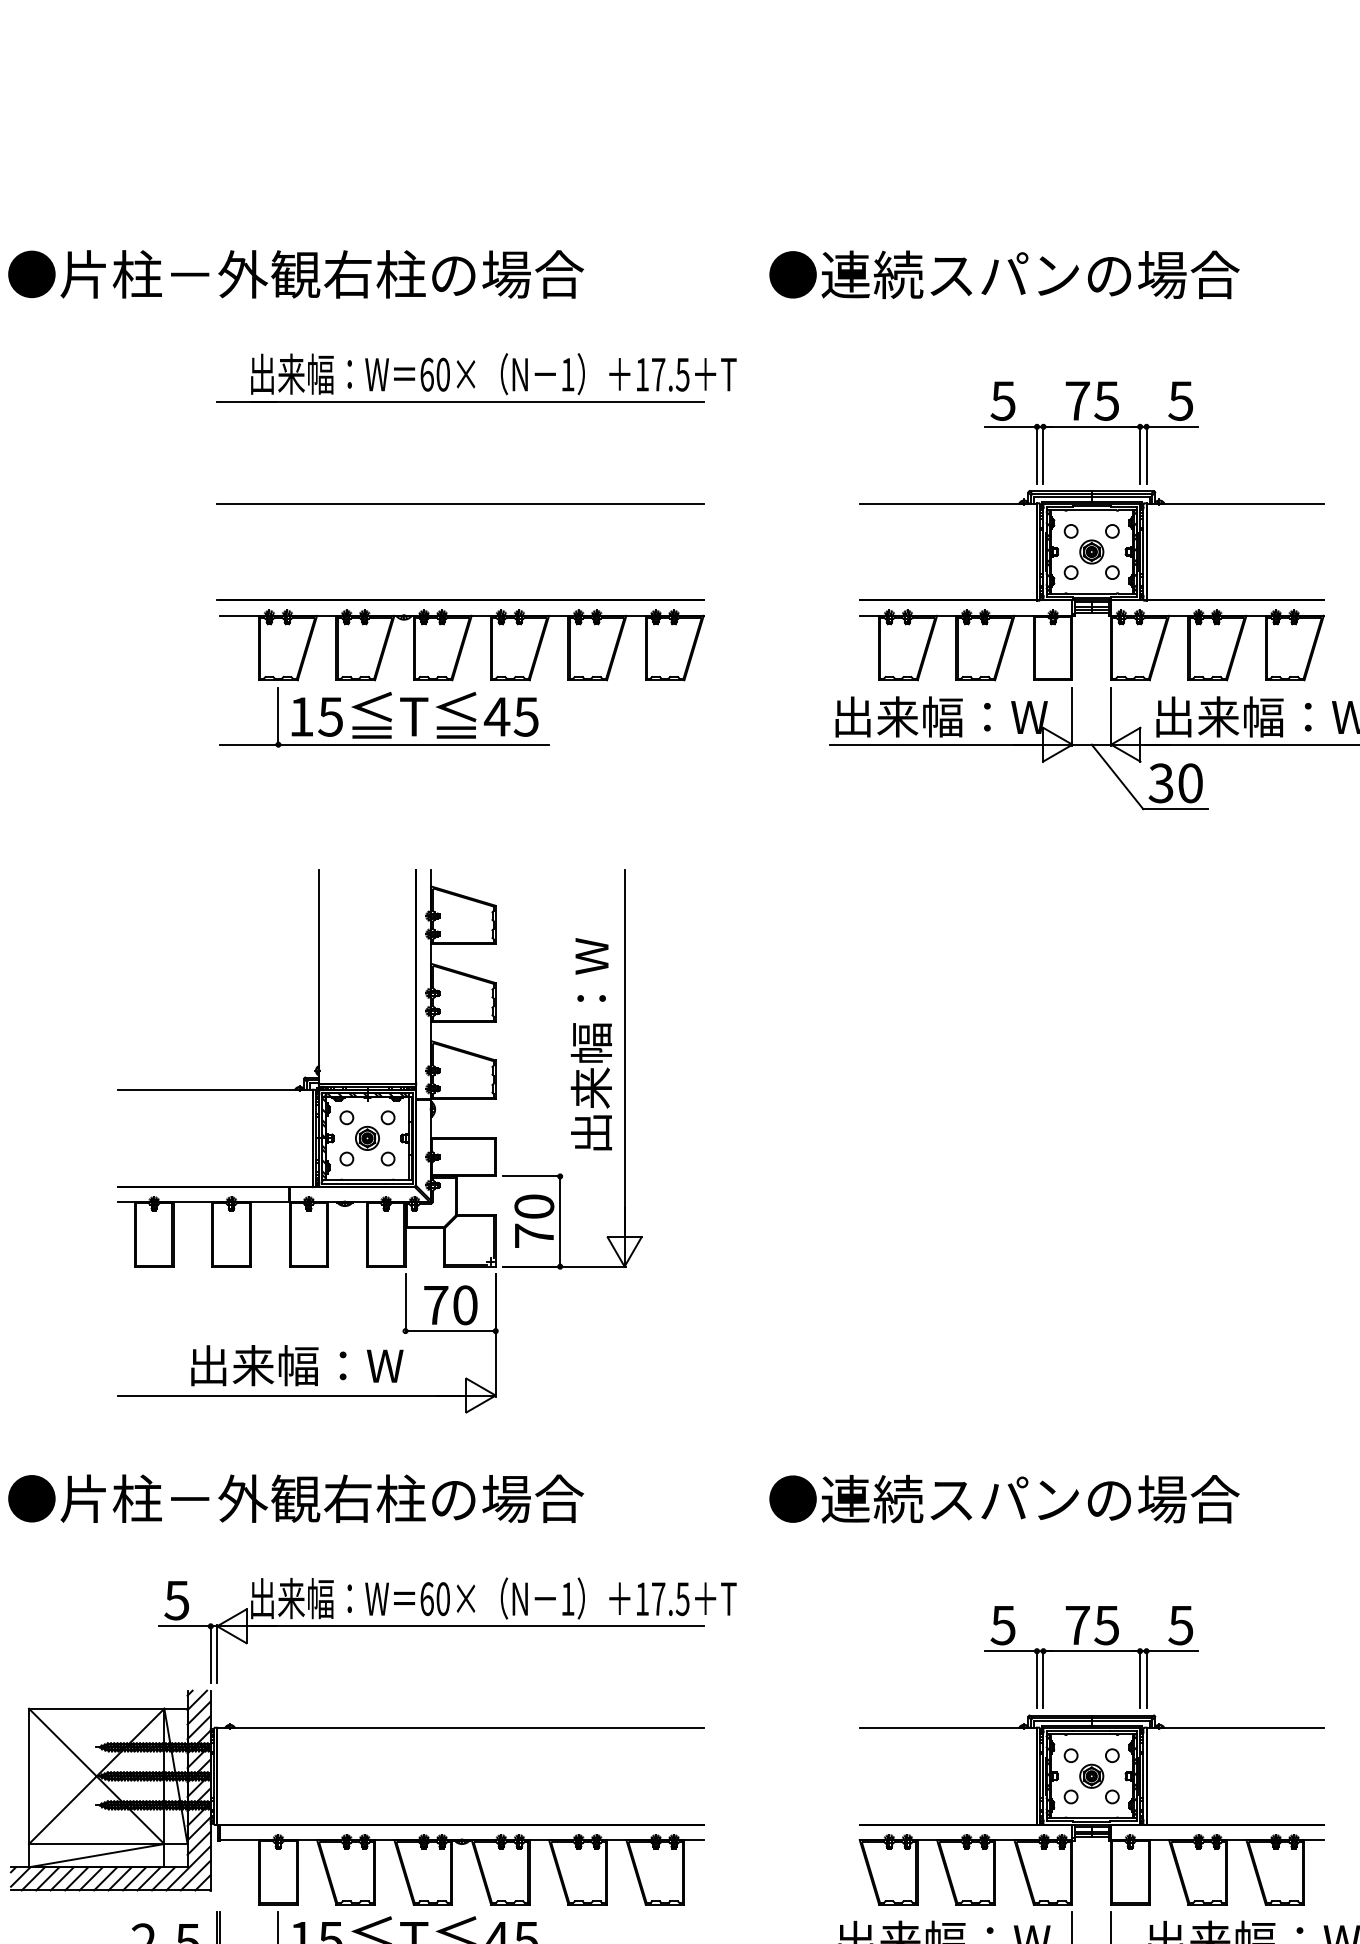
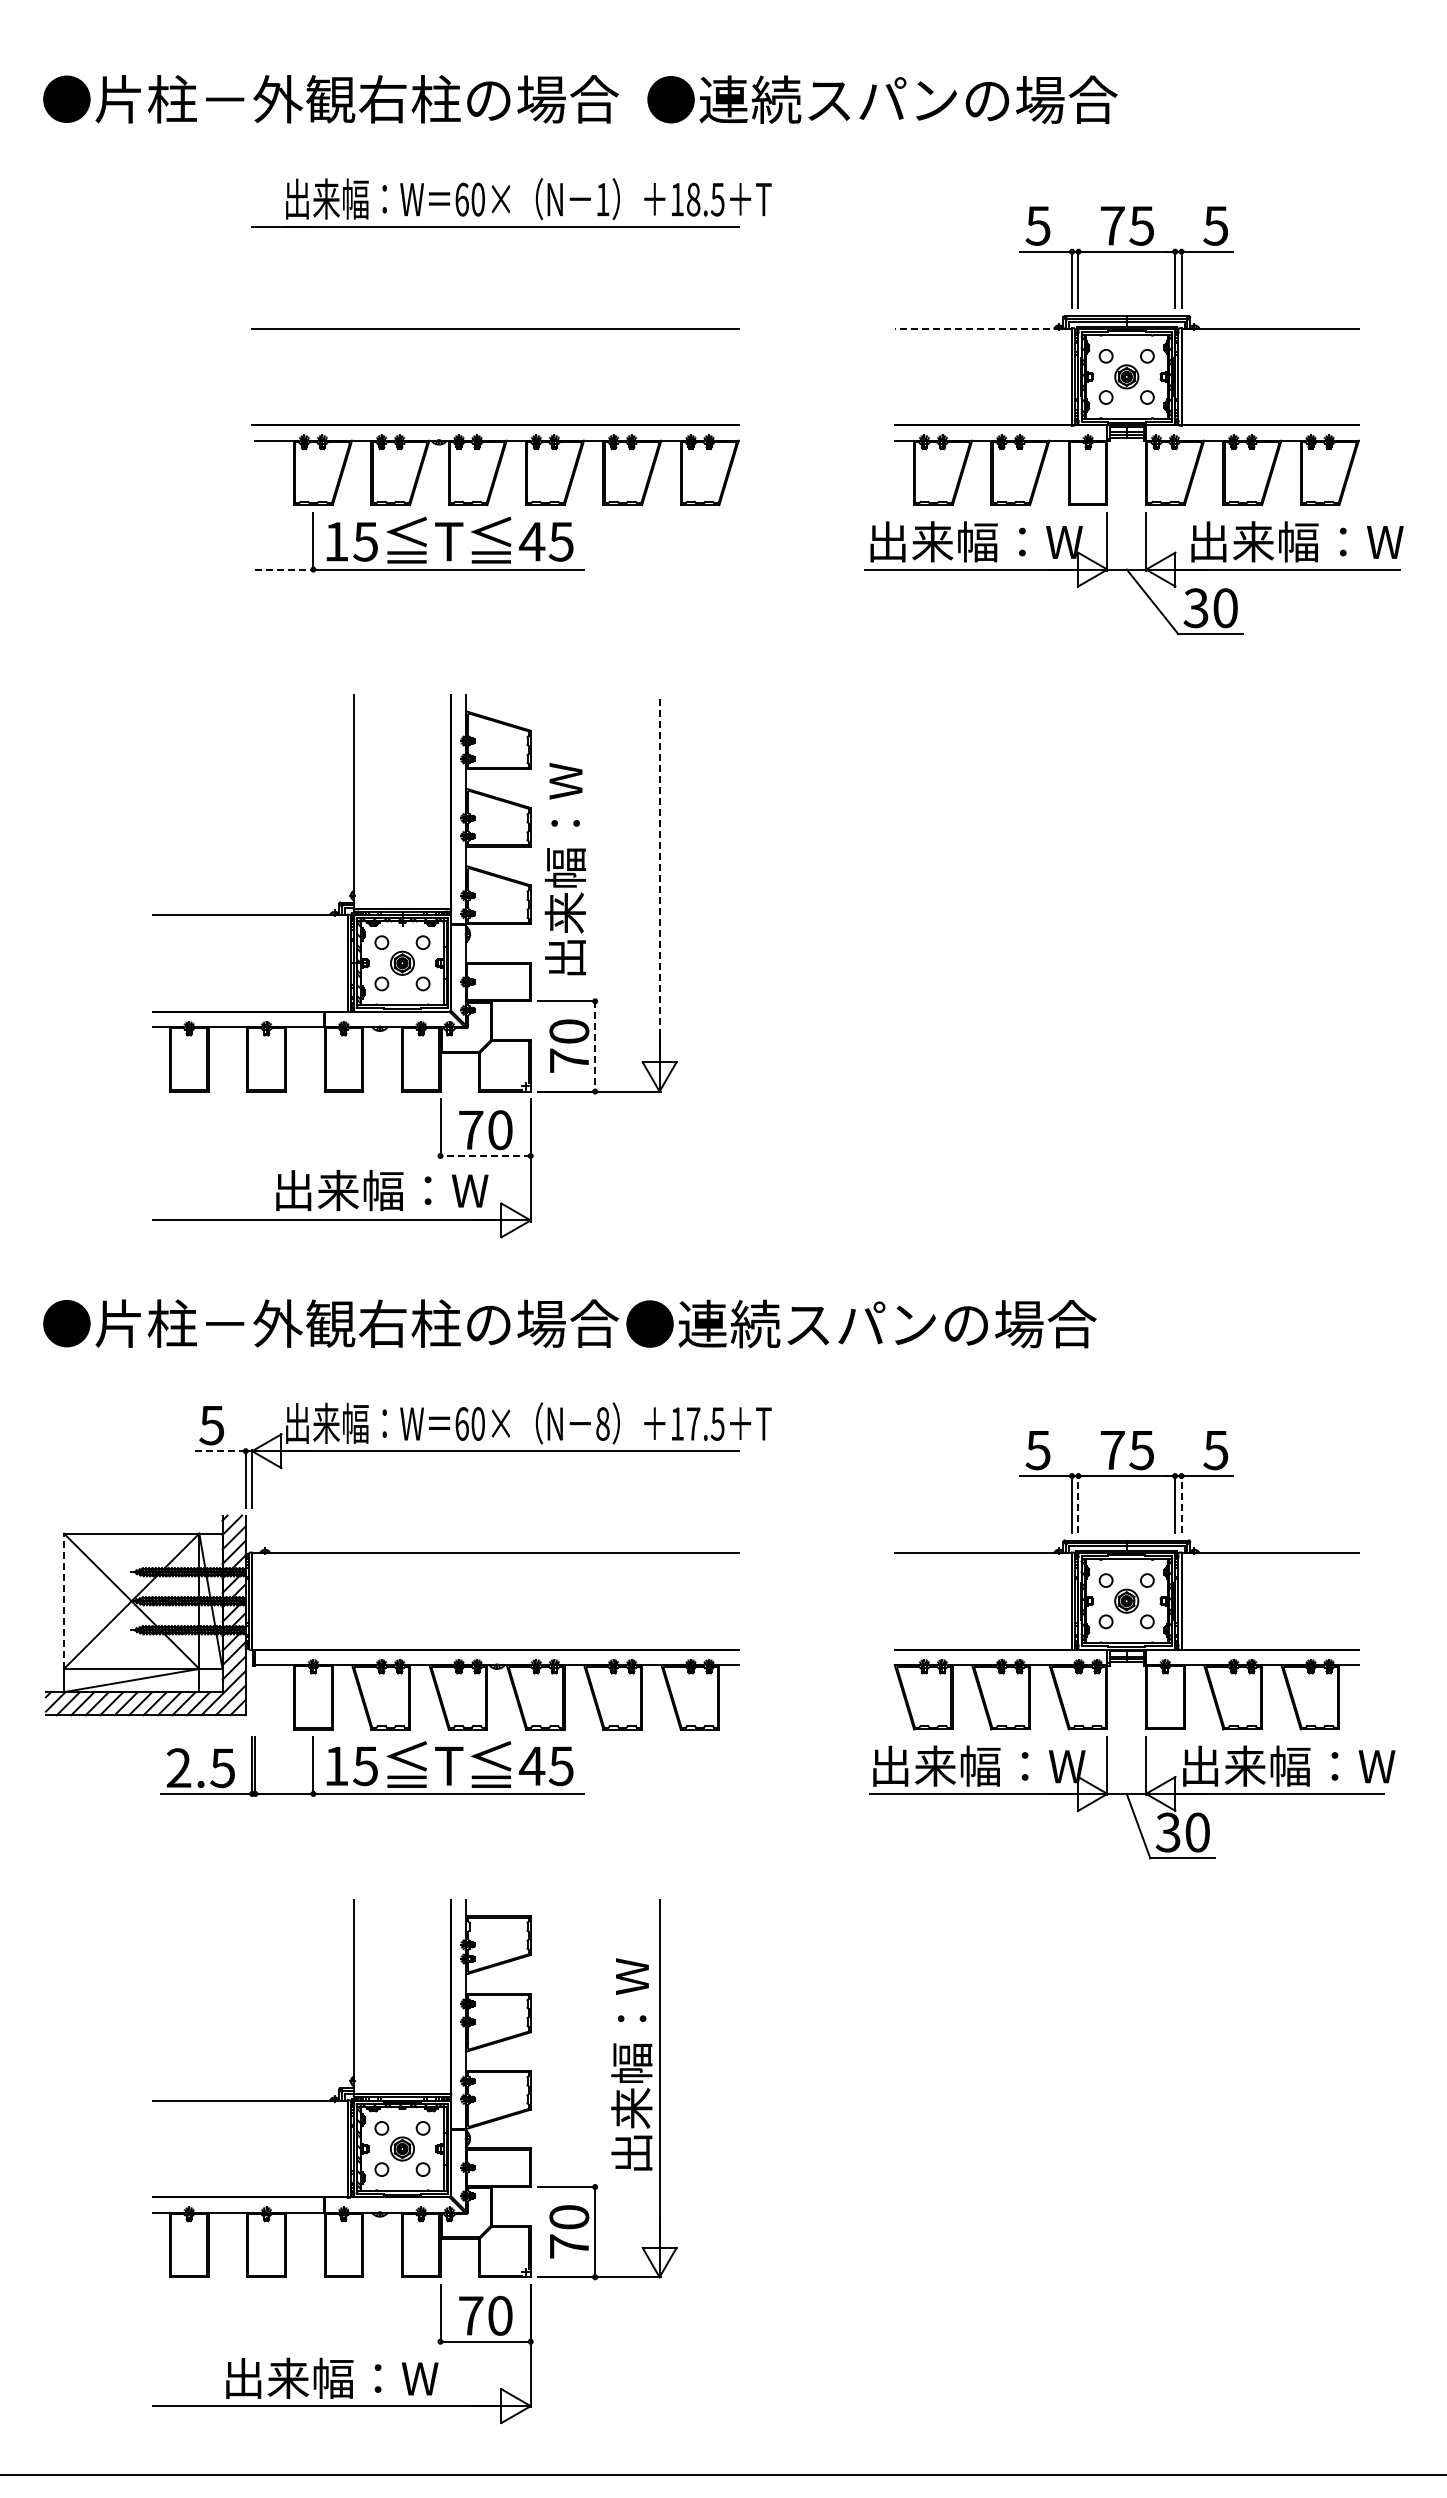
text: (1004, 274) -> (882, 99), moved
text: (658, 374) -> (693, 199), 17.5 -> 18.5
line: (948, 503) -> (983, 328), solid -> dashed
line: (249, 744) -> (284, 569), solid -> dashed
text: (590, 1044) -> (564, 869), moved
line: (624, 1050) -> (659, 875), solid -> dashed
line: (560, 1221) -> (595, 1046), solid -> dashed
line: (450, 1331) -> (485, 1156), solid -> dashed
text: (297, 1365) -> (382, 1190), moved
text: (1004, 1498) -> (861, 1323), moved
text: (567, 1598) -> (602, 1423), 1 -> 8
line: (184, 1626) -> (219, 1451), solid -> dashed
line: (1043, 1678) -> (1078, 1503), solid -> dashed
line: (1146, 1678) -> (1181, 1503), solid -> dashed
line: (29, 1776) -> (64, 1601), solid -> dashed

